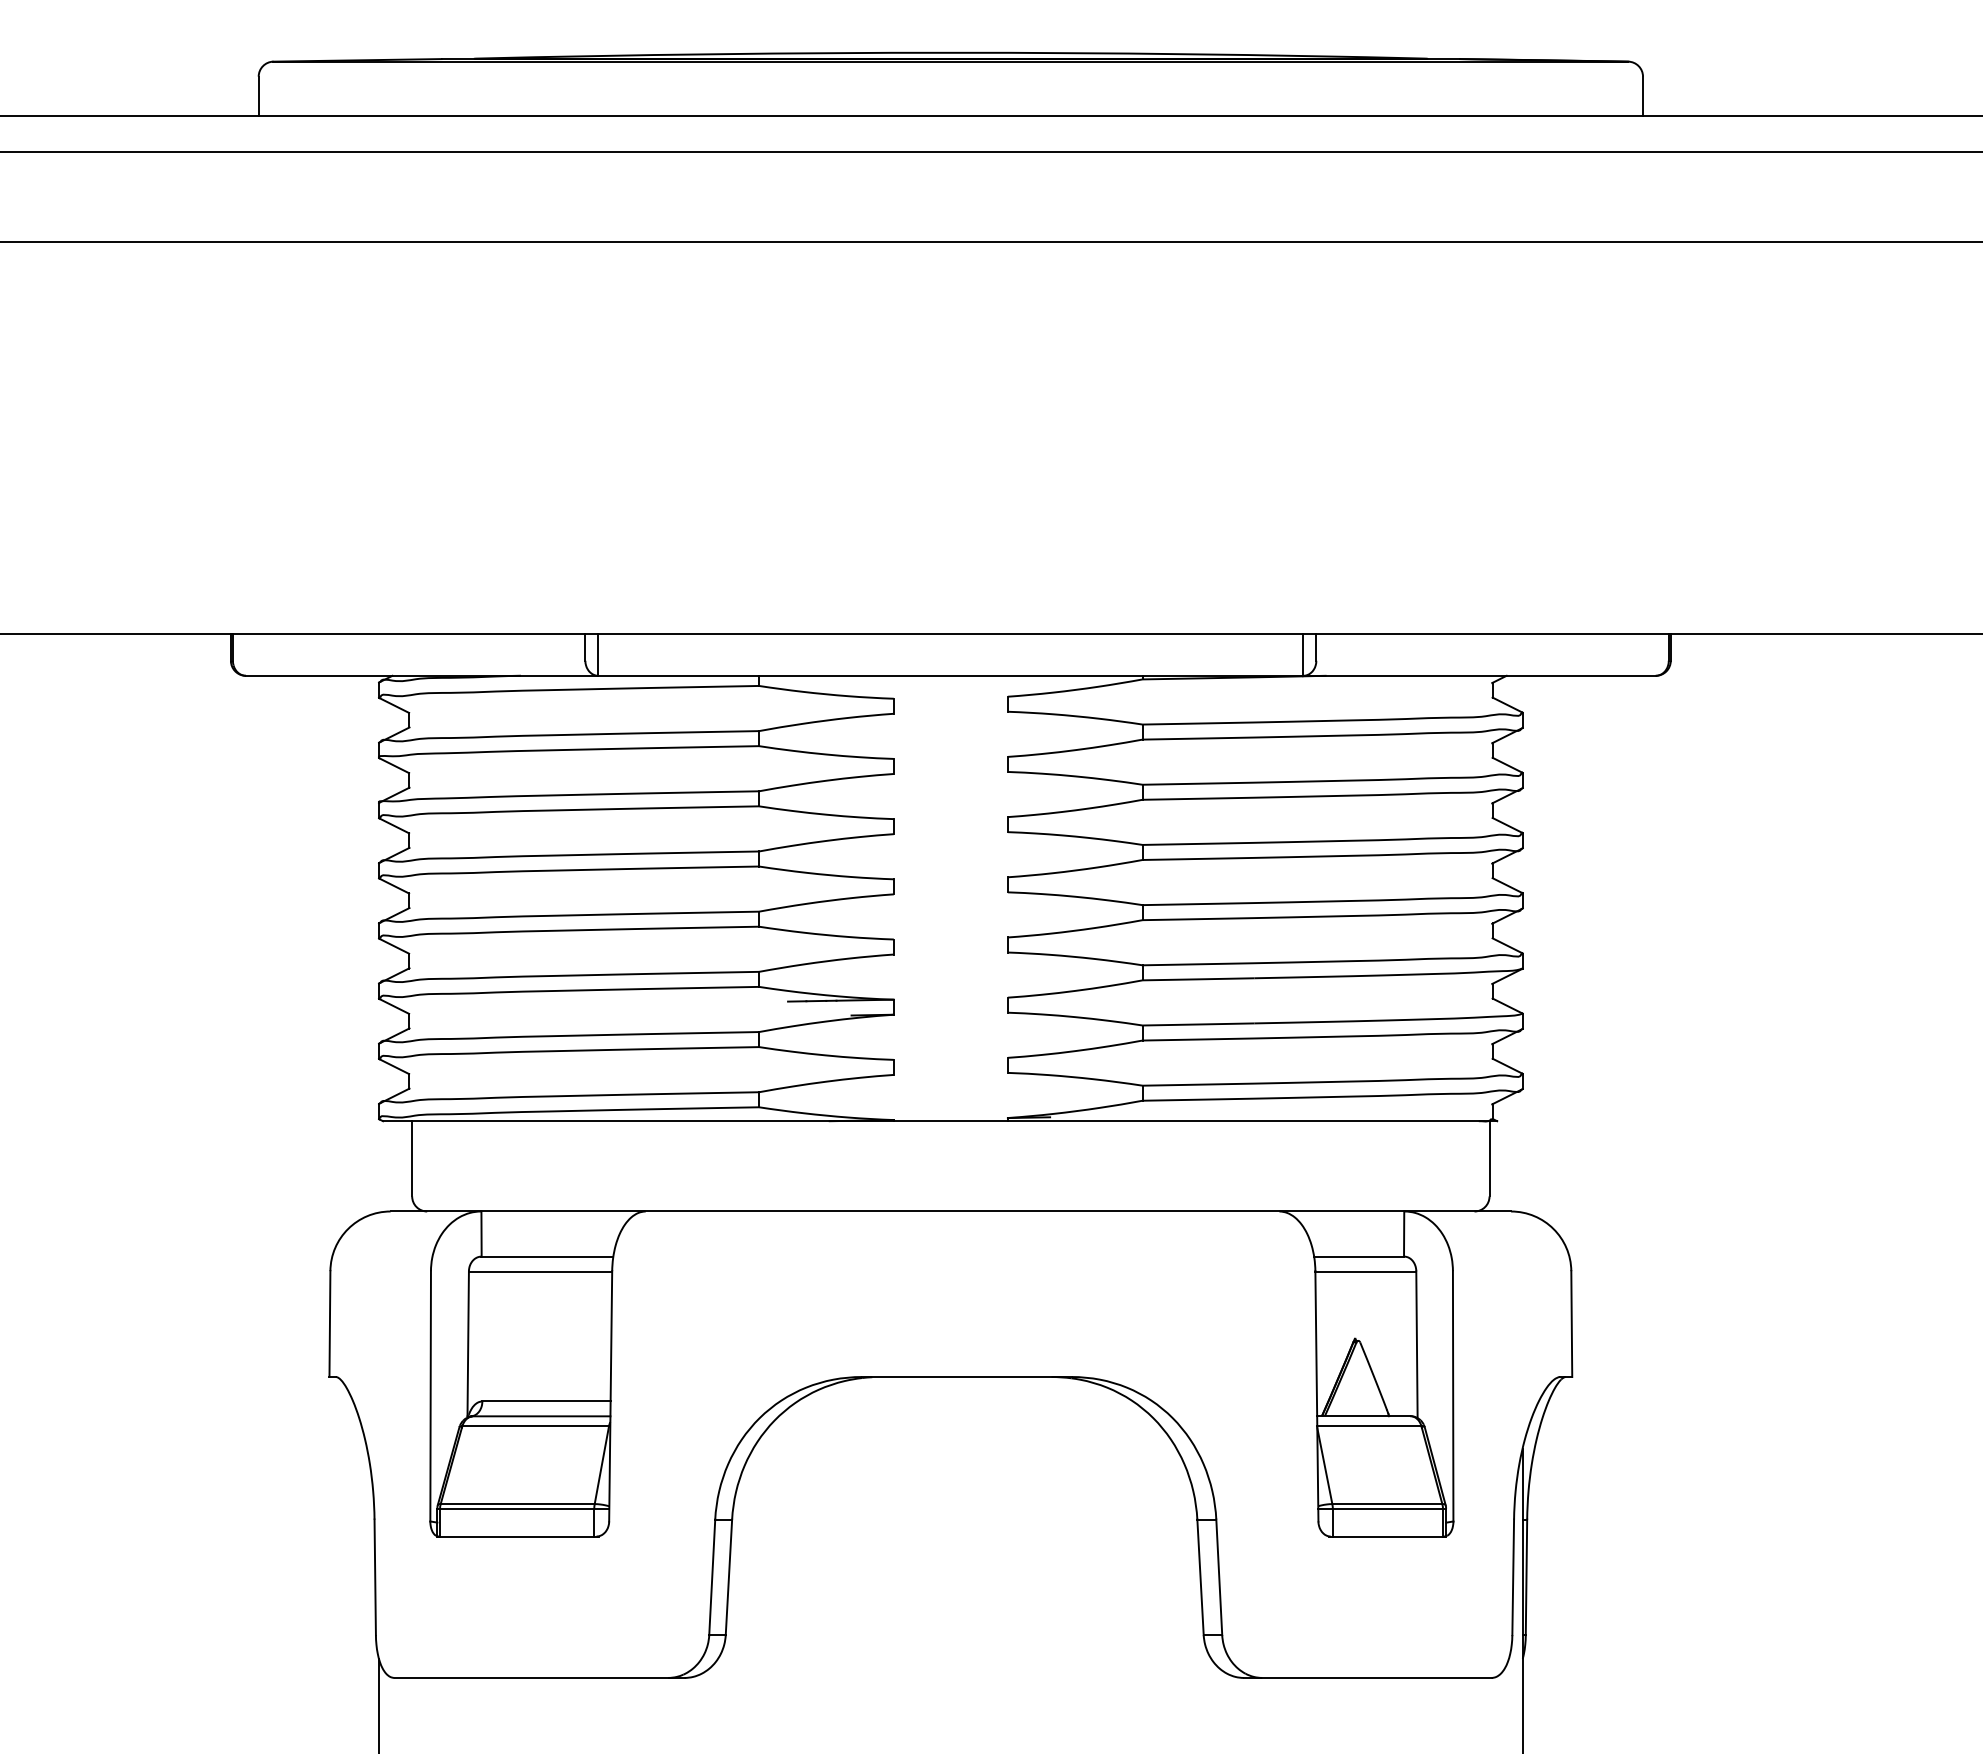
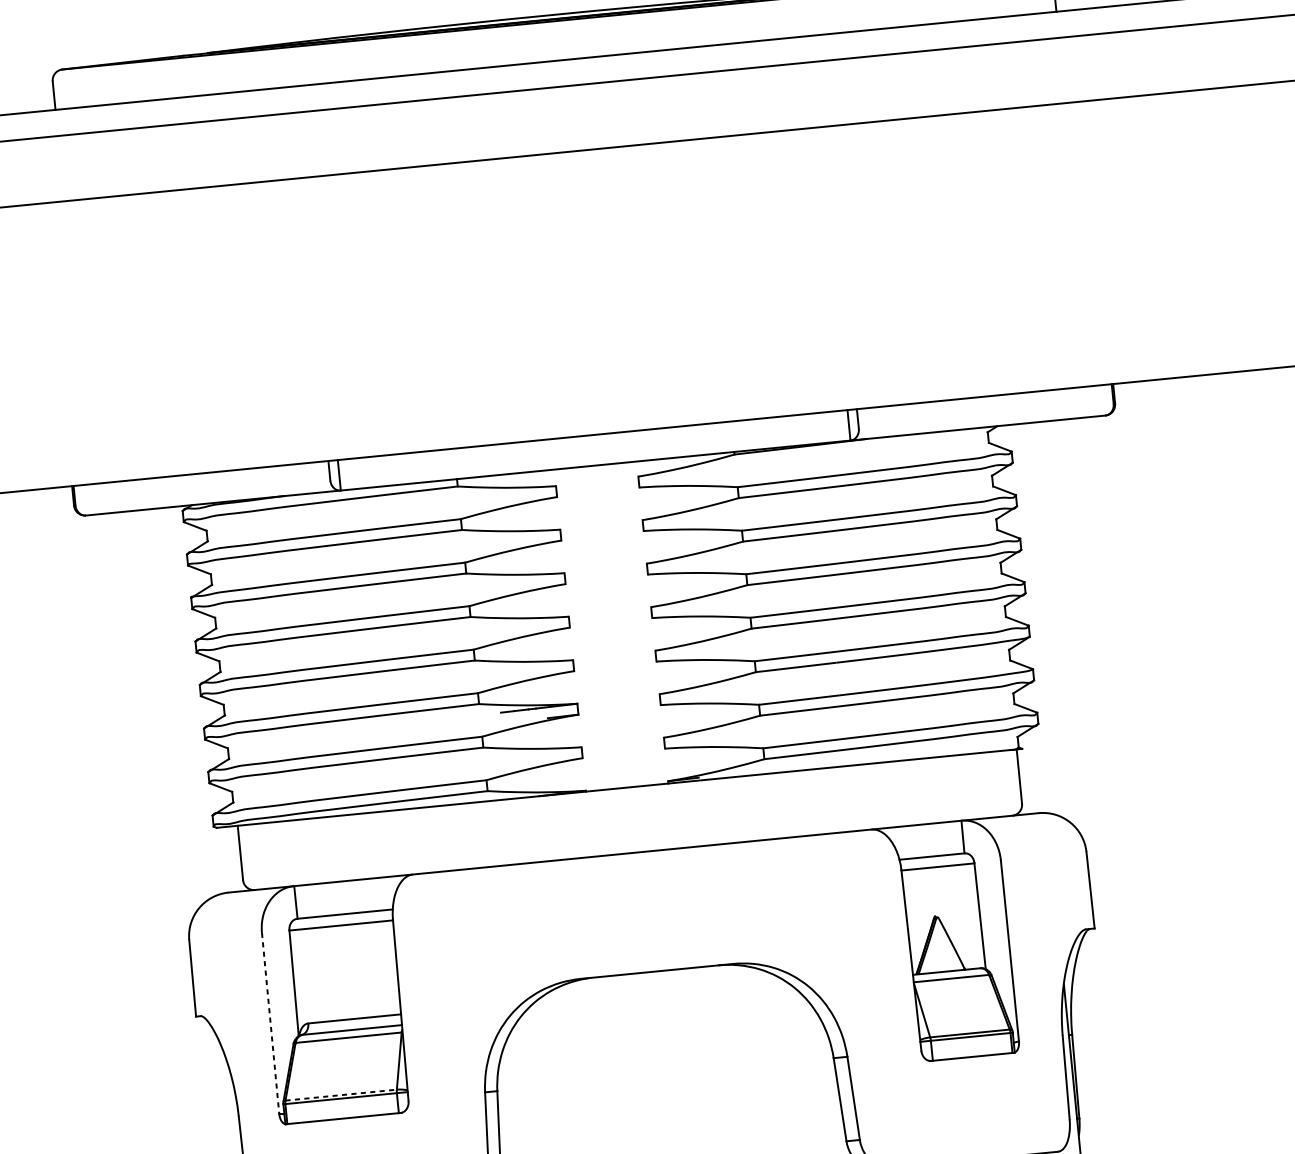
line: (430, 1396) -> (270, 1023), solid -> dashed
line: (518, 1504) -> (341, 1095), solid -> dashed

